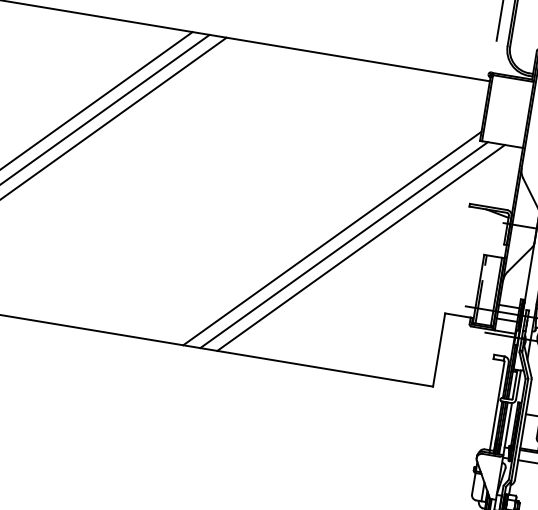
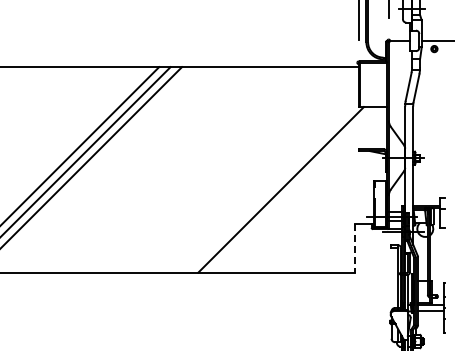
line: (332, 238) -> (272, 186), removed
line: (361, 247) -> (292, 189), removed
line: (438, 350) -> (354, 248), solid -> dashed

